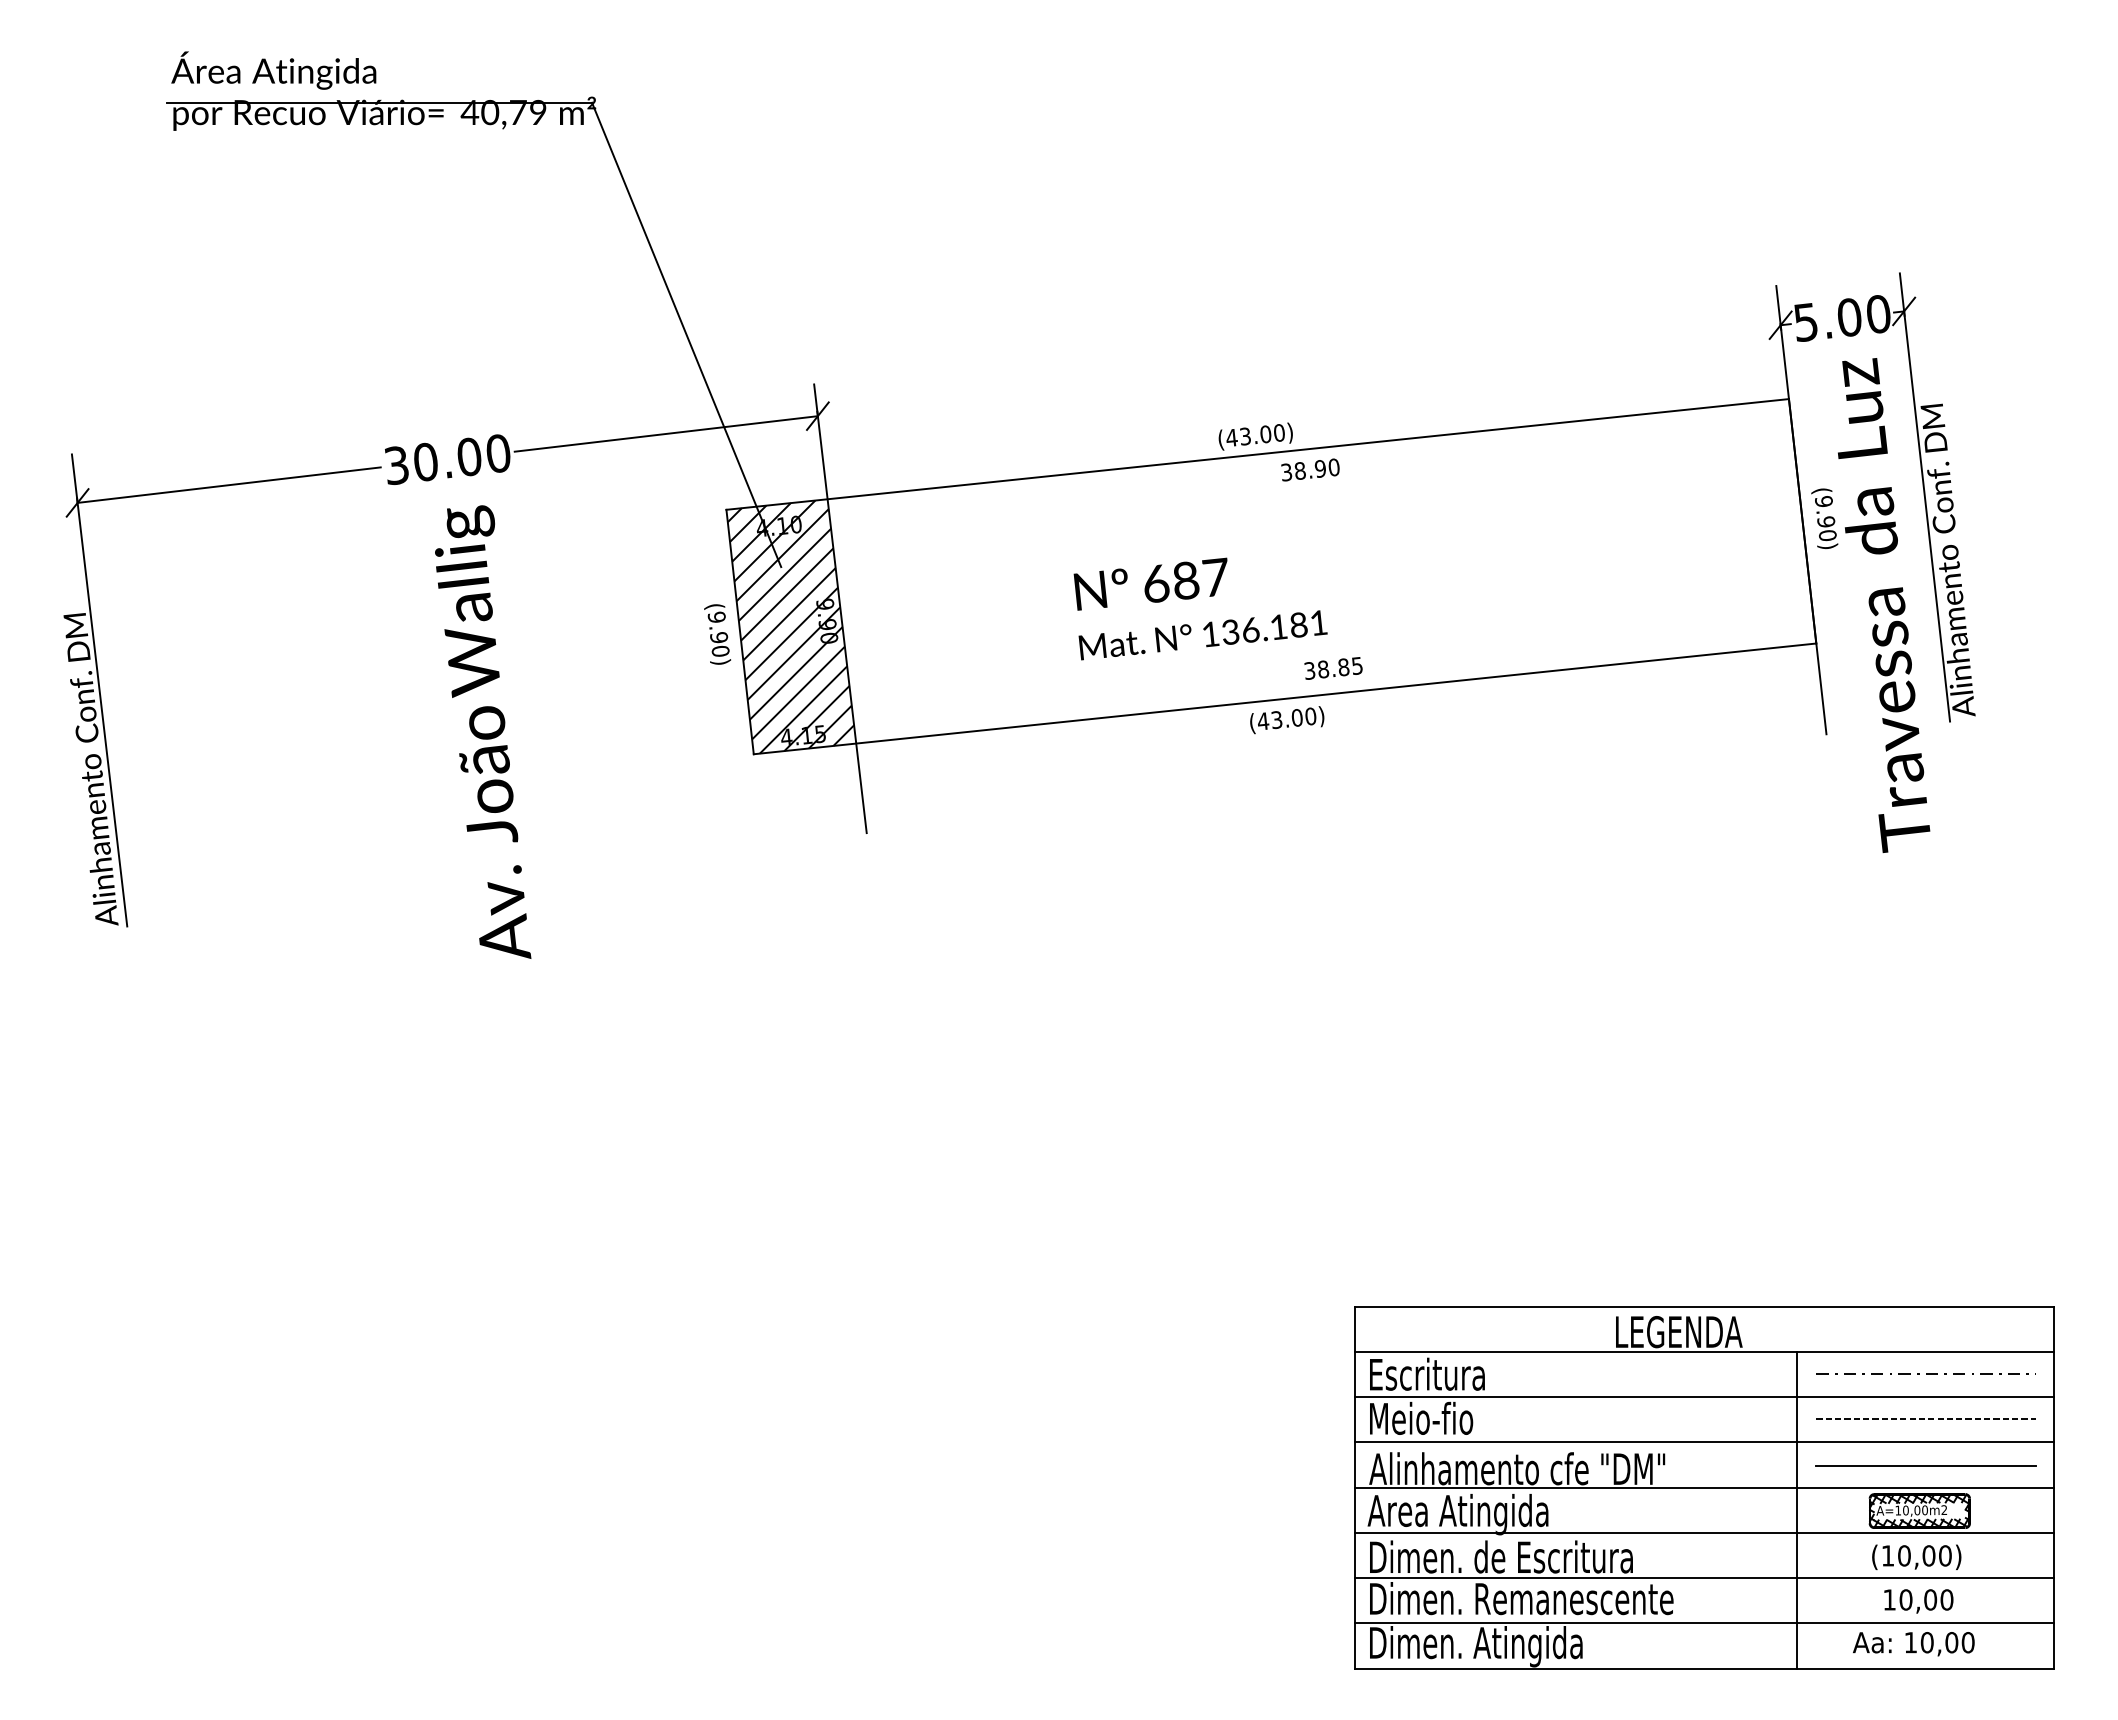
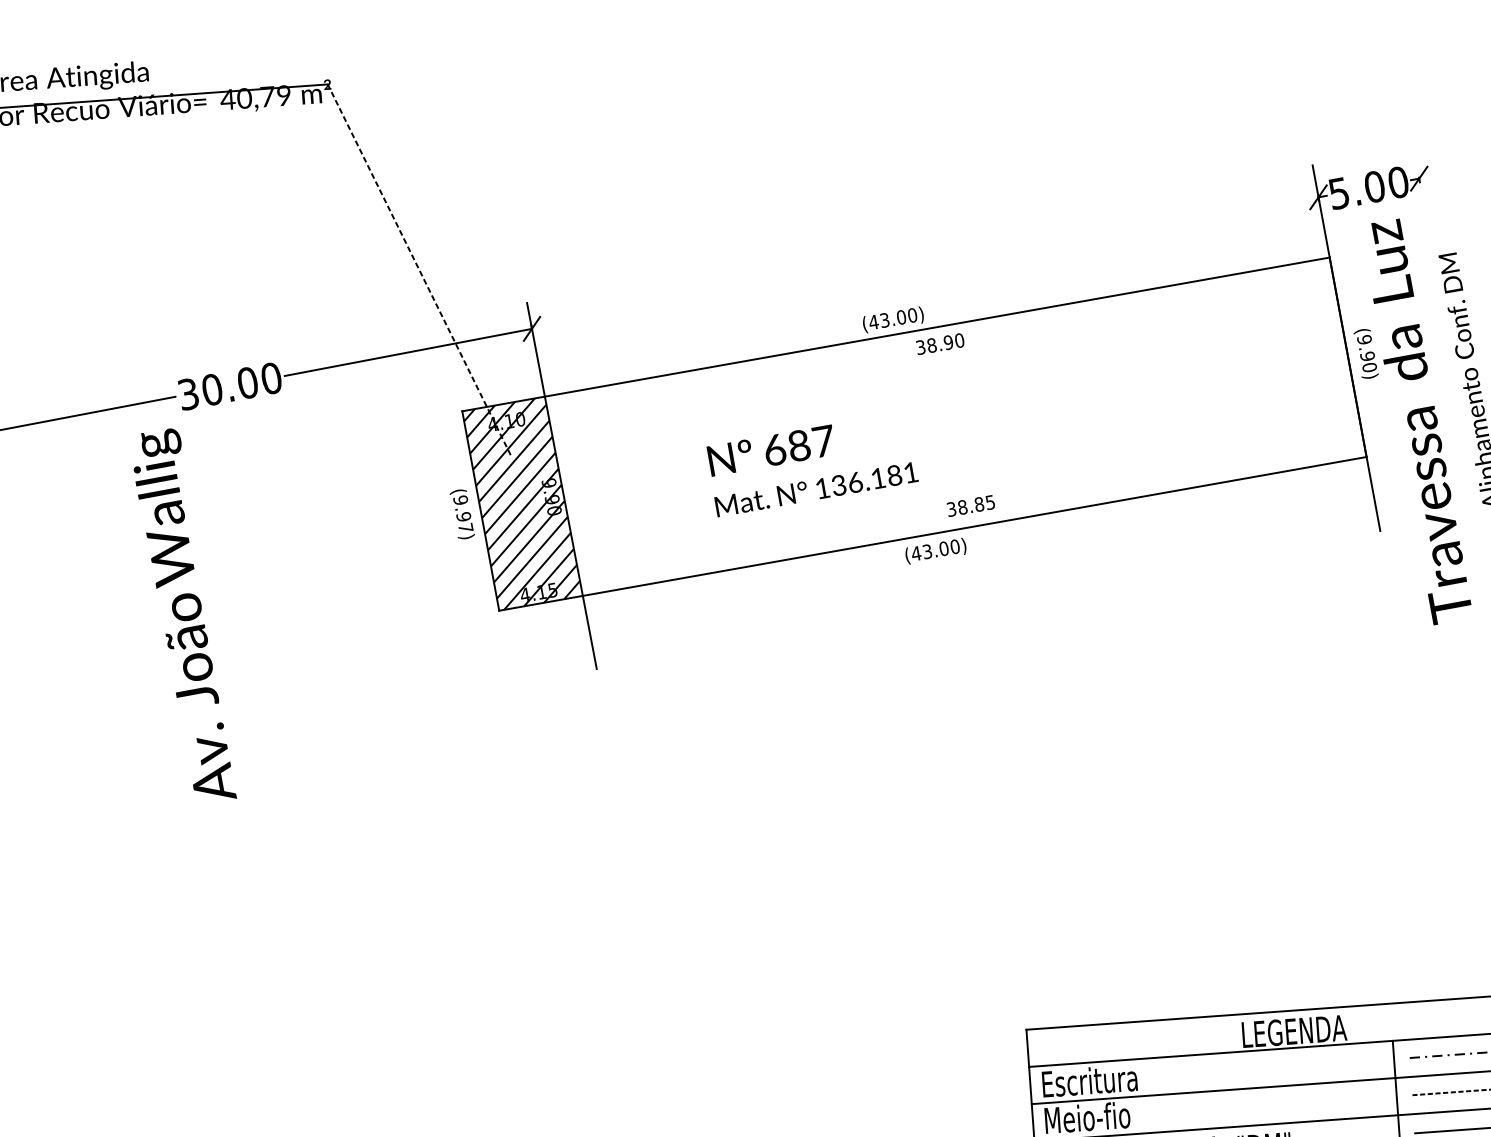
line: (686, 334) -> (419, 269), solid -> dashed
line: (1924, 497) -> (1446, 330), removed
text: (1200, 608) -> (812, 467), moved
text: (720, 650) -> (465, 527), (9.90) -> (9.97)
text: (483, 731) -> (184, 614), moved

